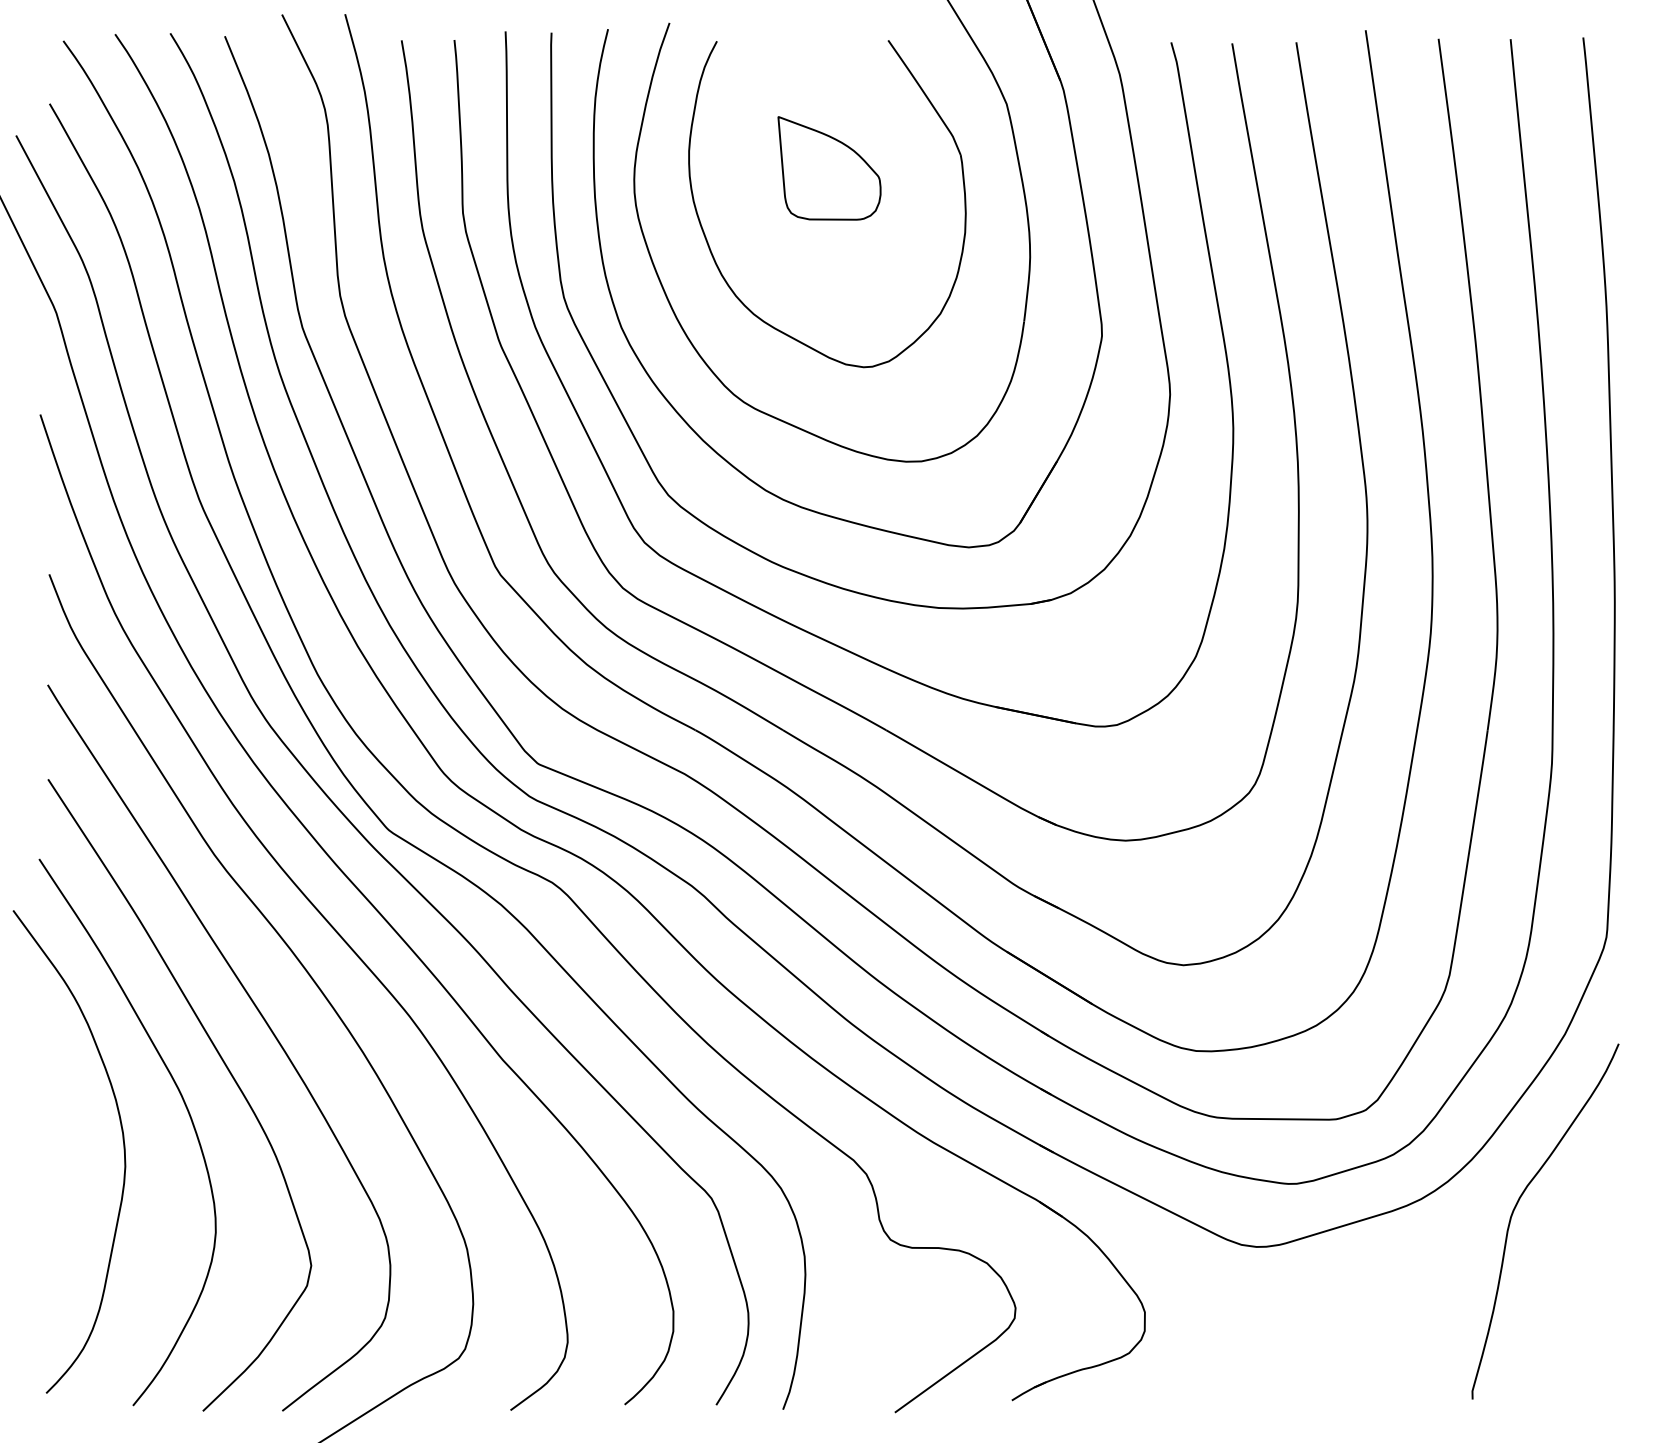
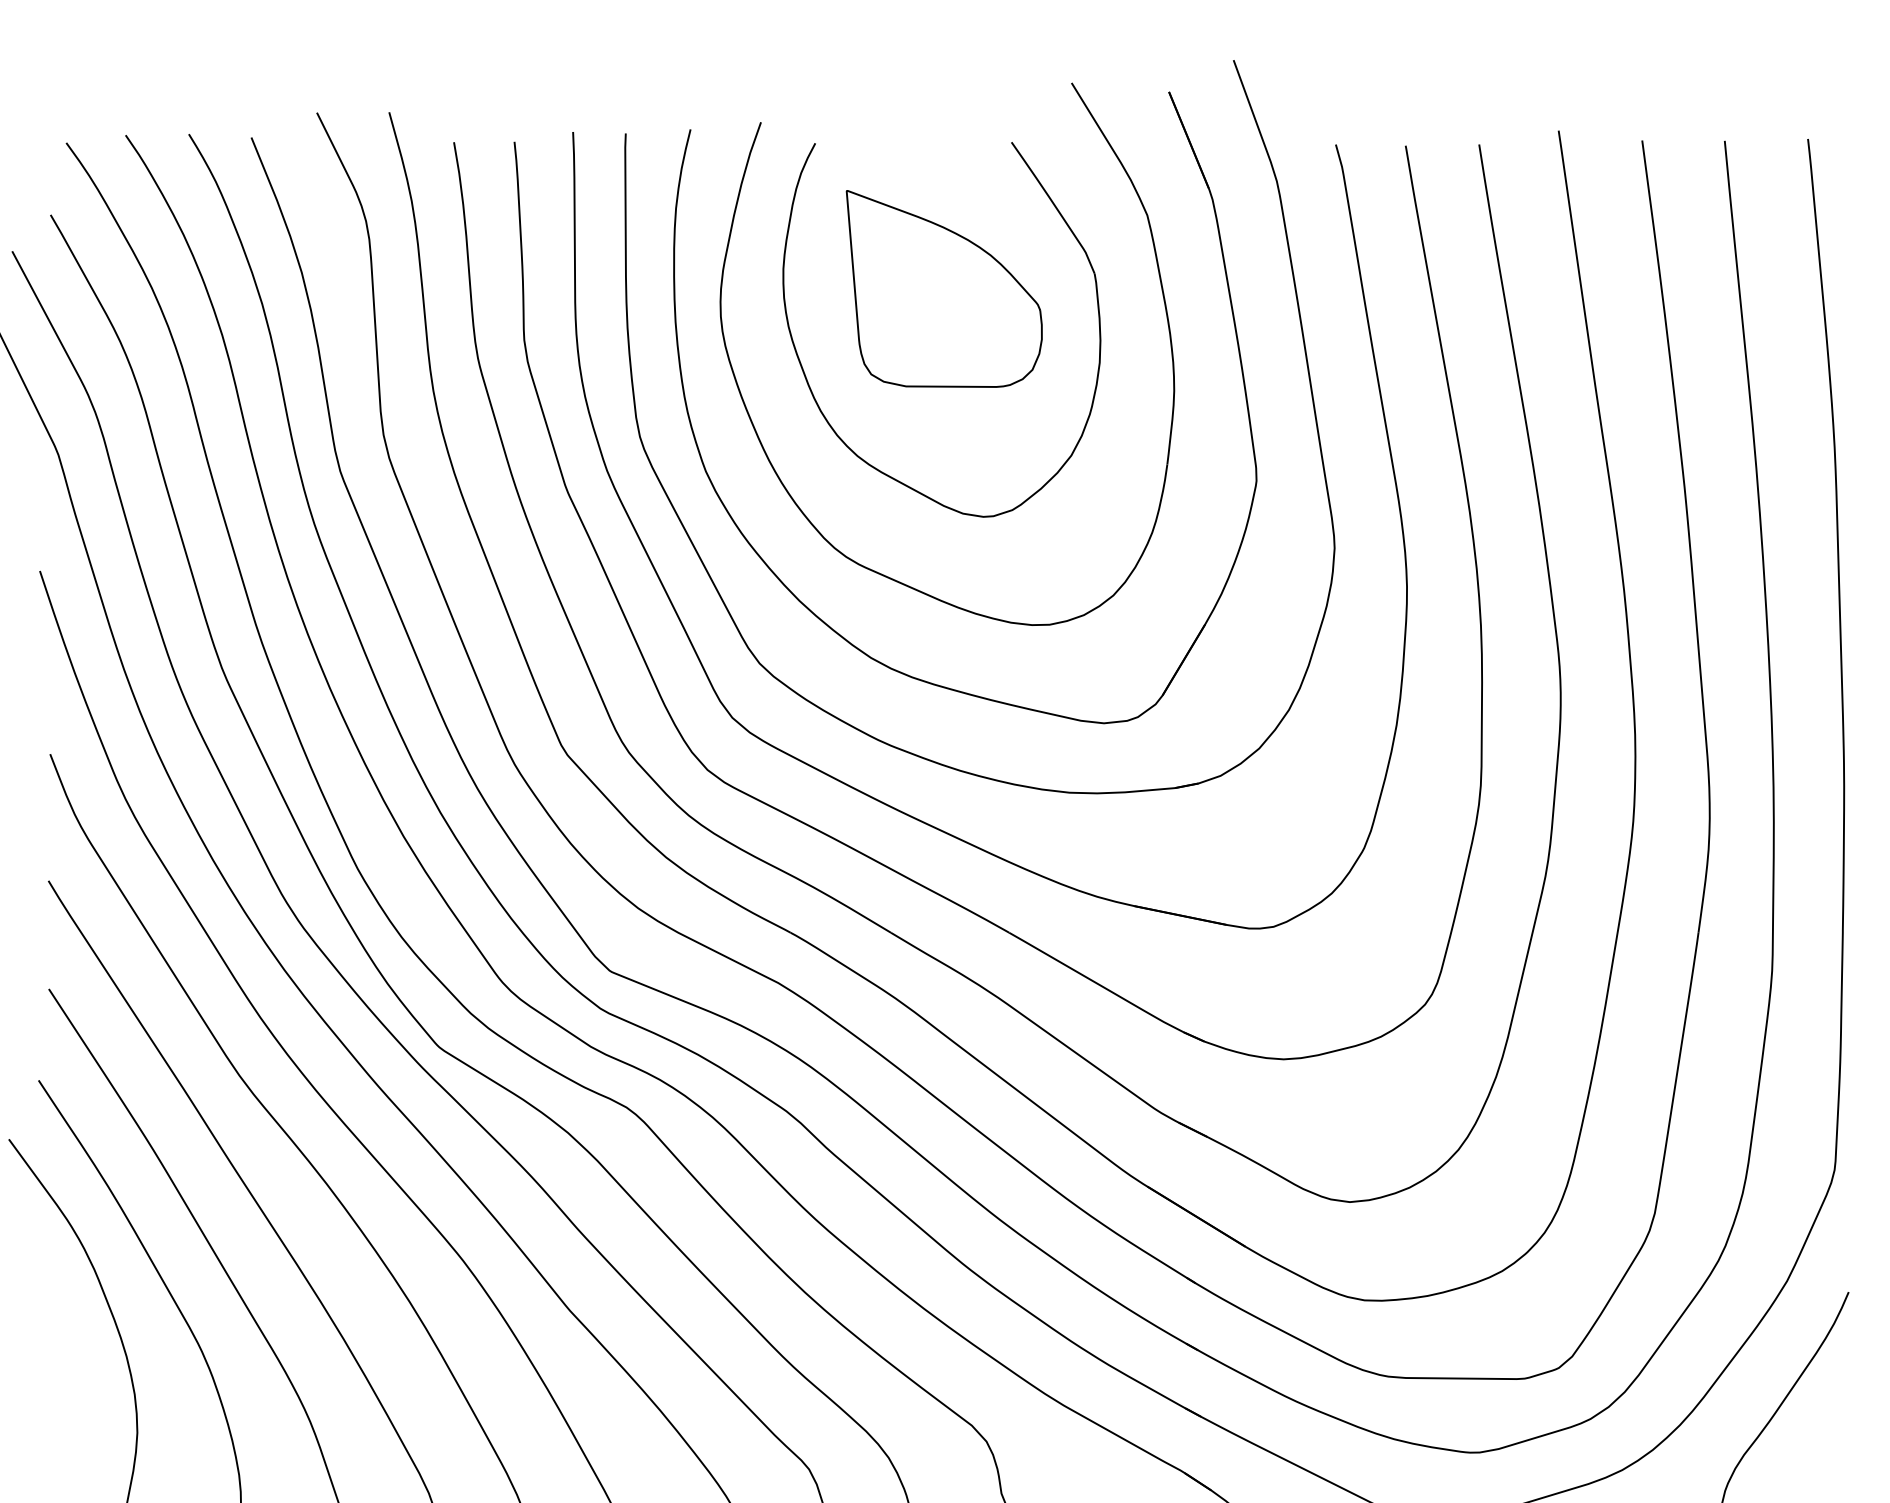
part: (829, 168) -> (944, 289), size x1.67

